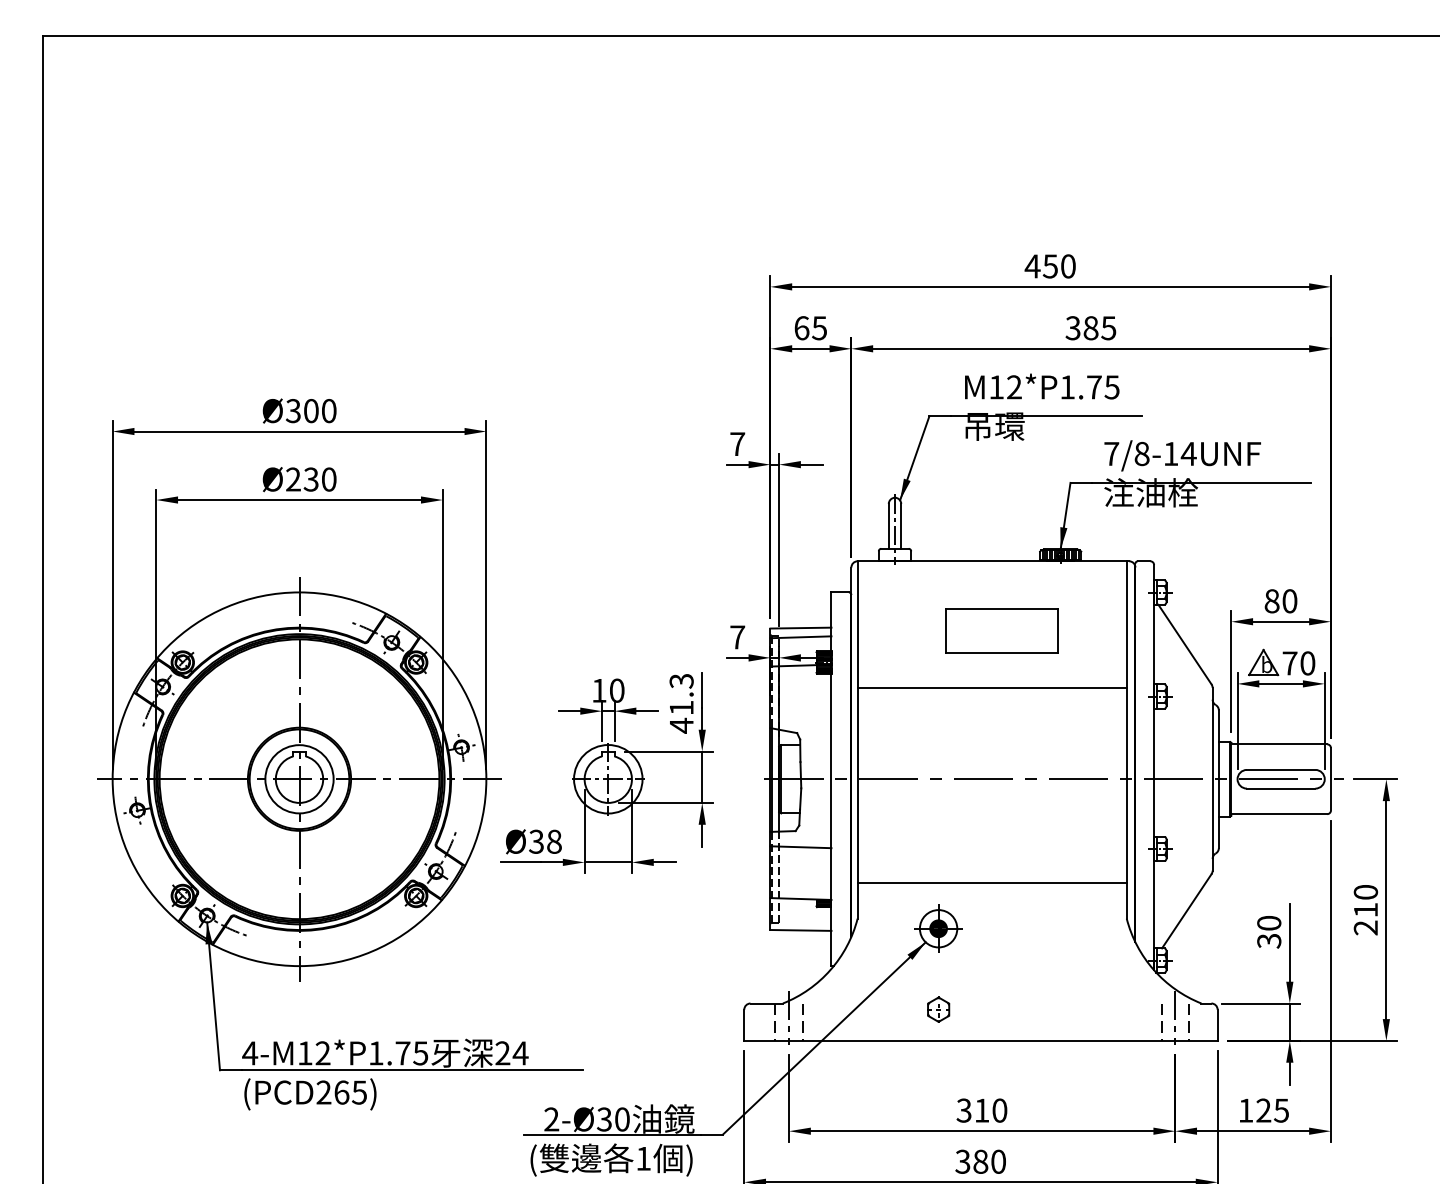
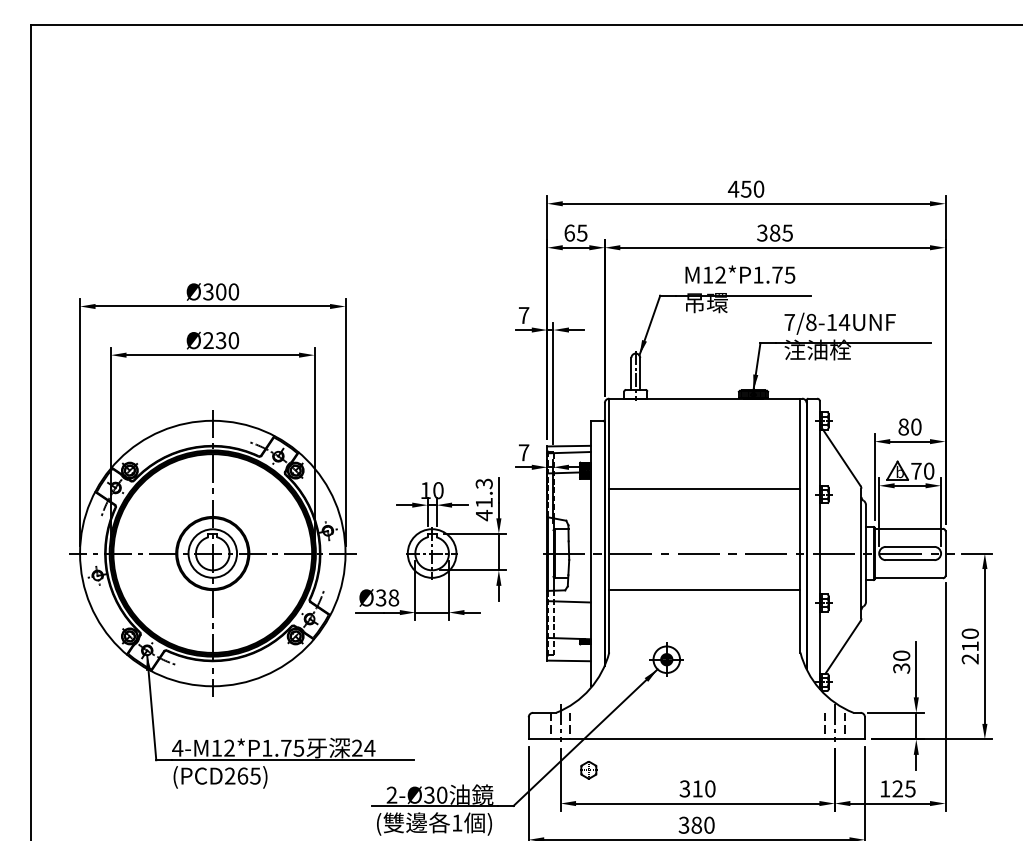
part: (1001, 631) -> (711, 448), removed
line: (991, 881) -> (704, 589), moved
part: (938, 1010) -> (588, 770), moved

